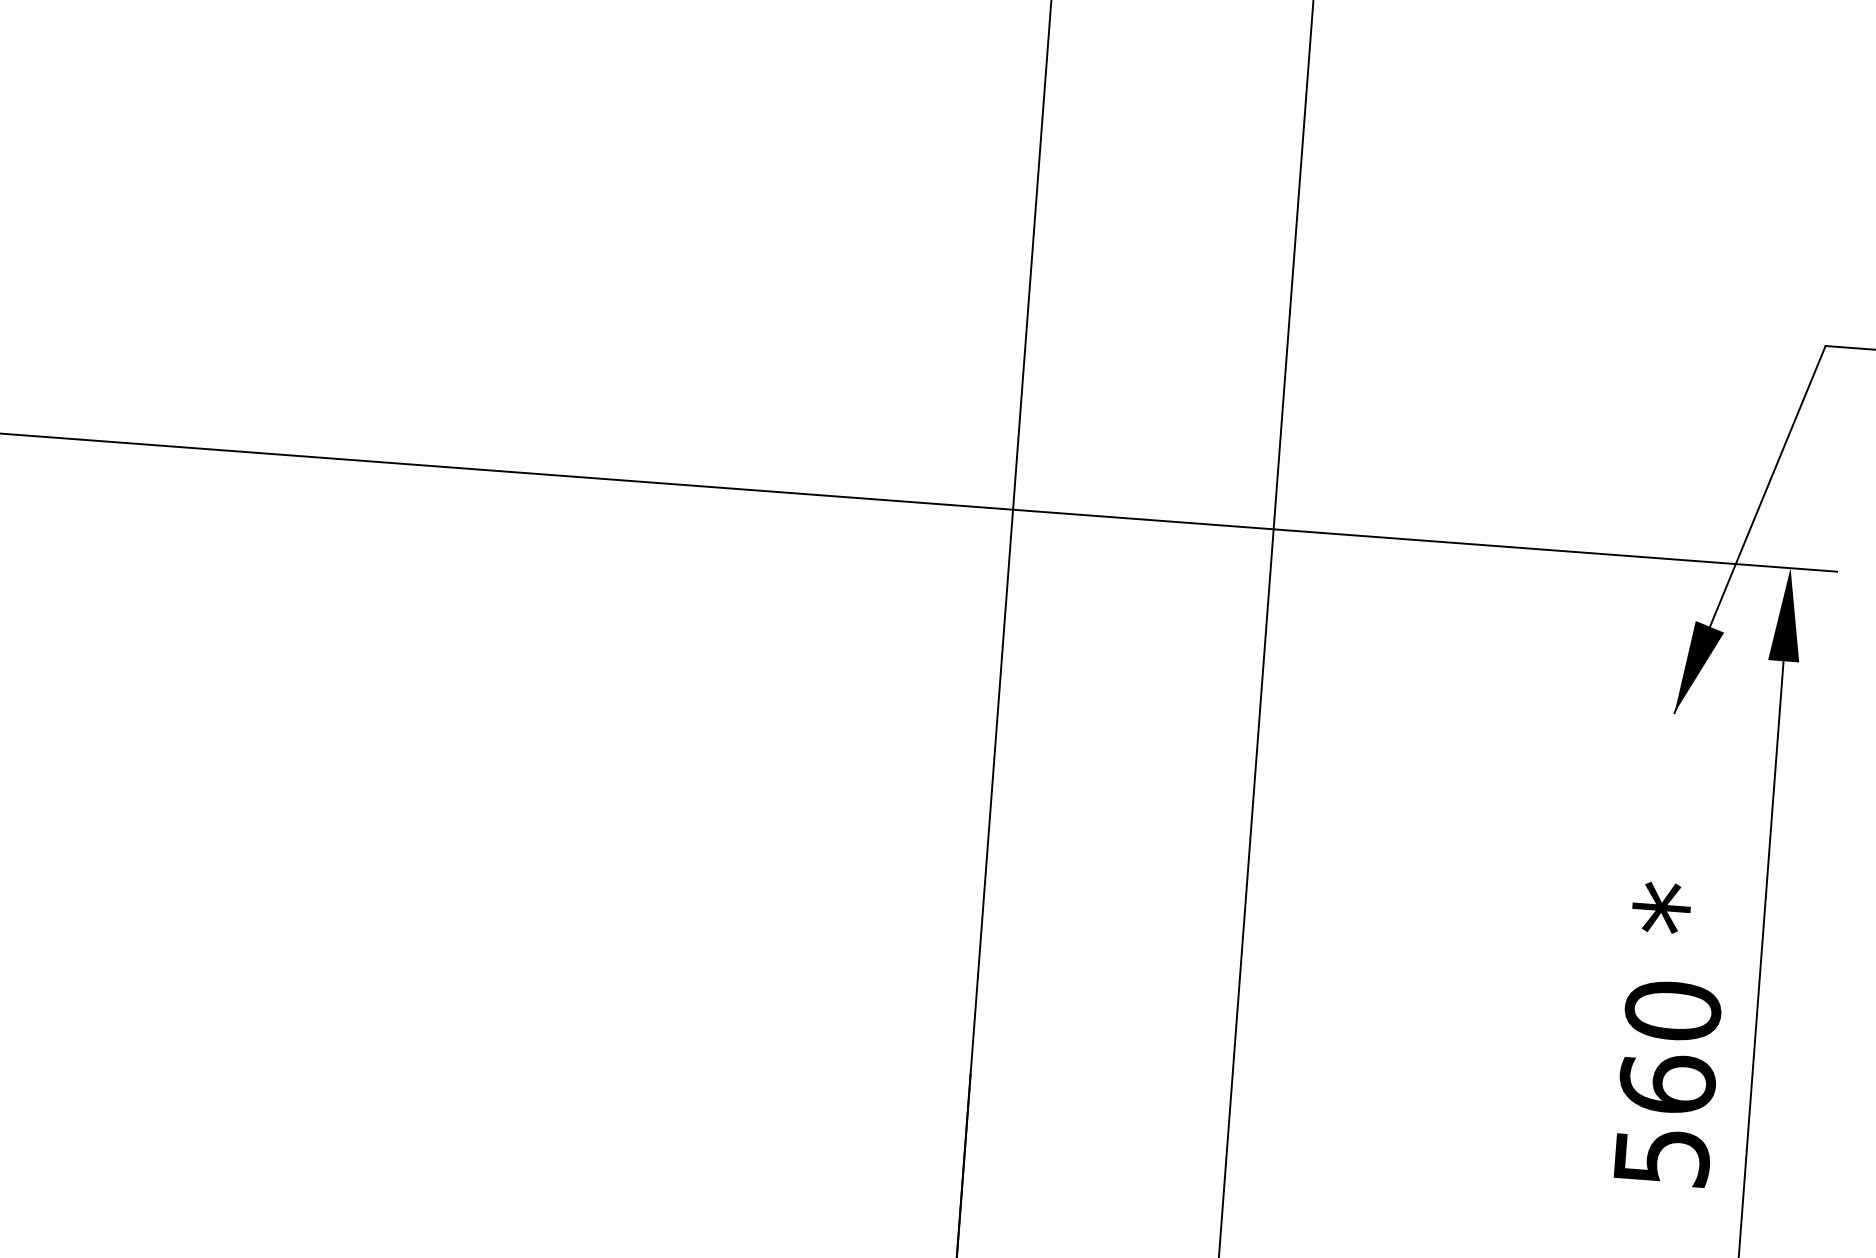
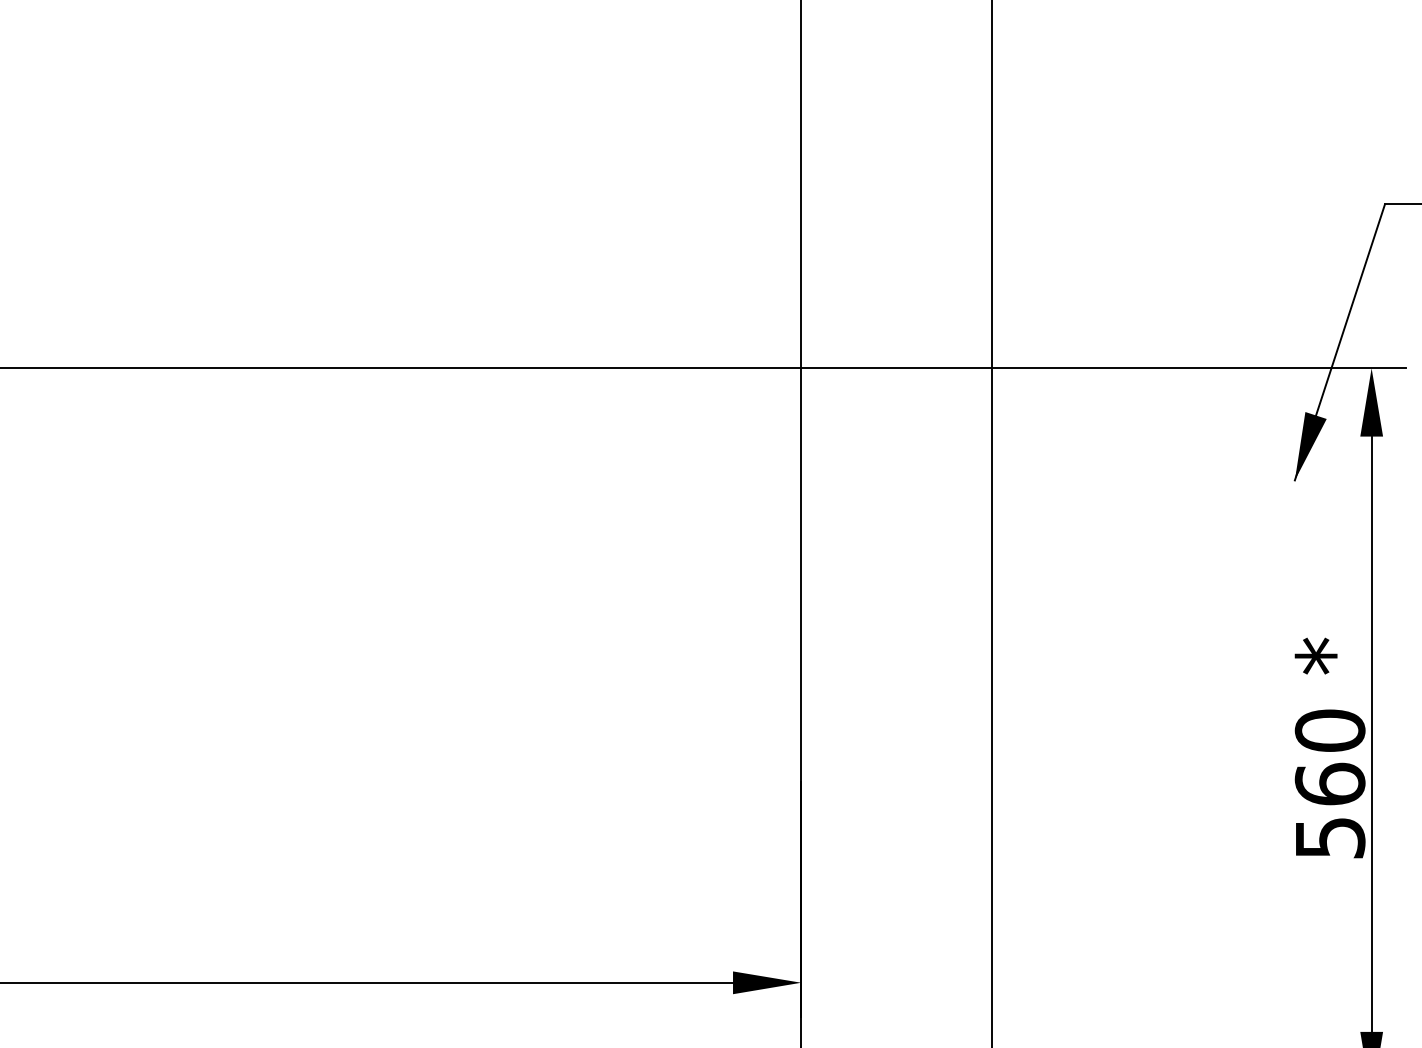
text: (1670, 1033) -> (1329, 747), moved

